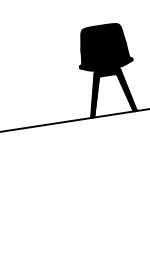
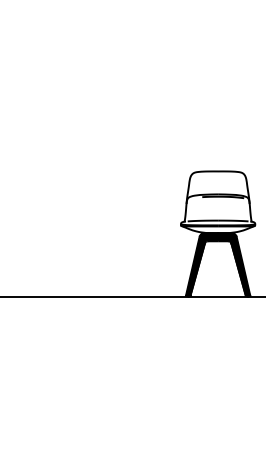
fill: (104, 47) -> (218, 202), removed

